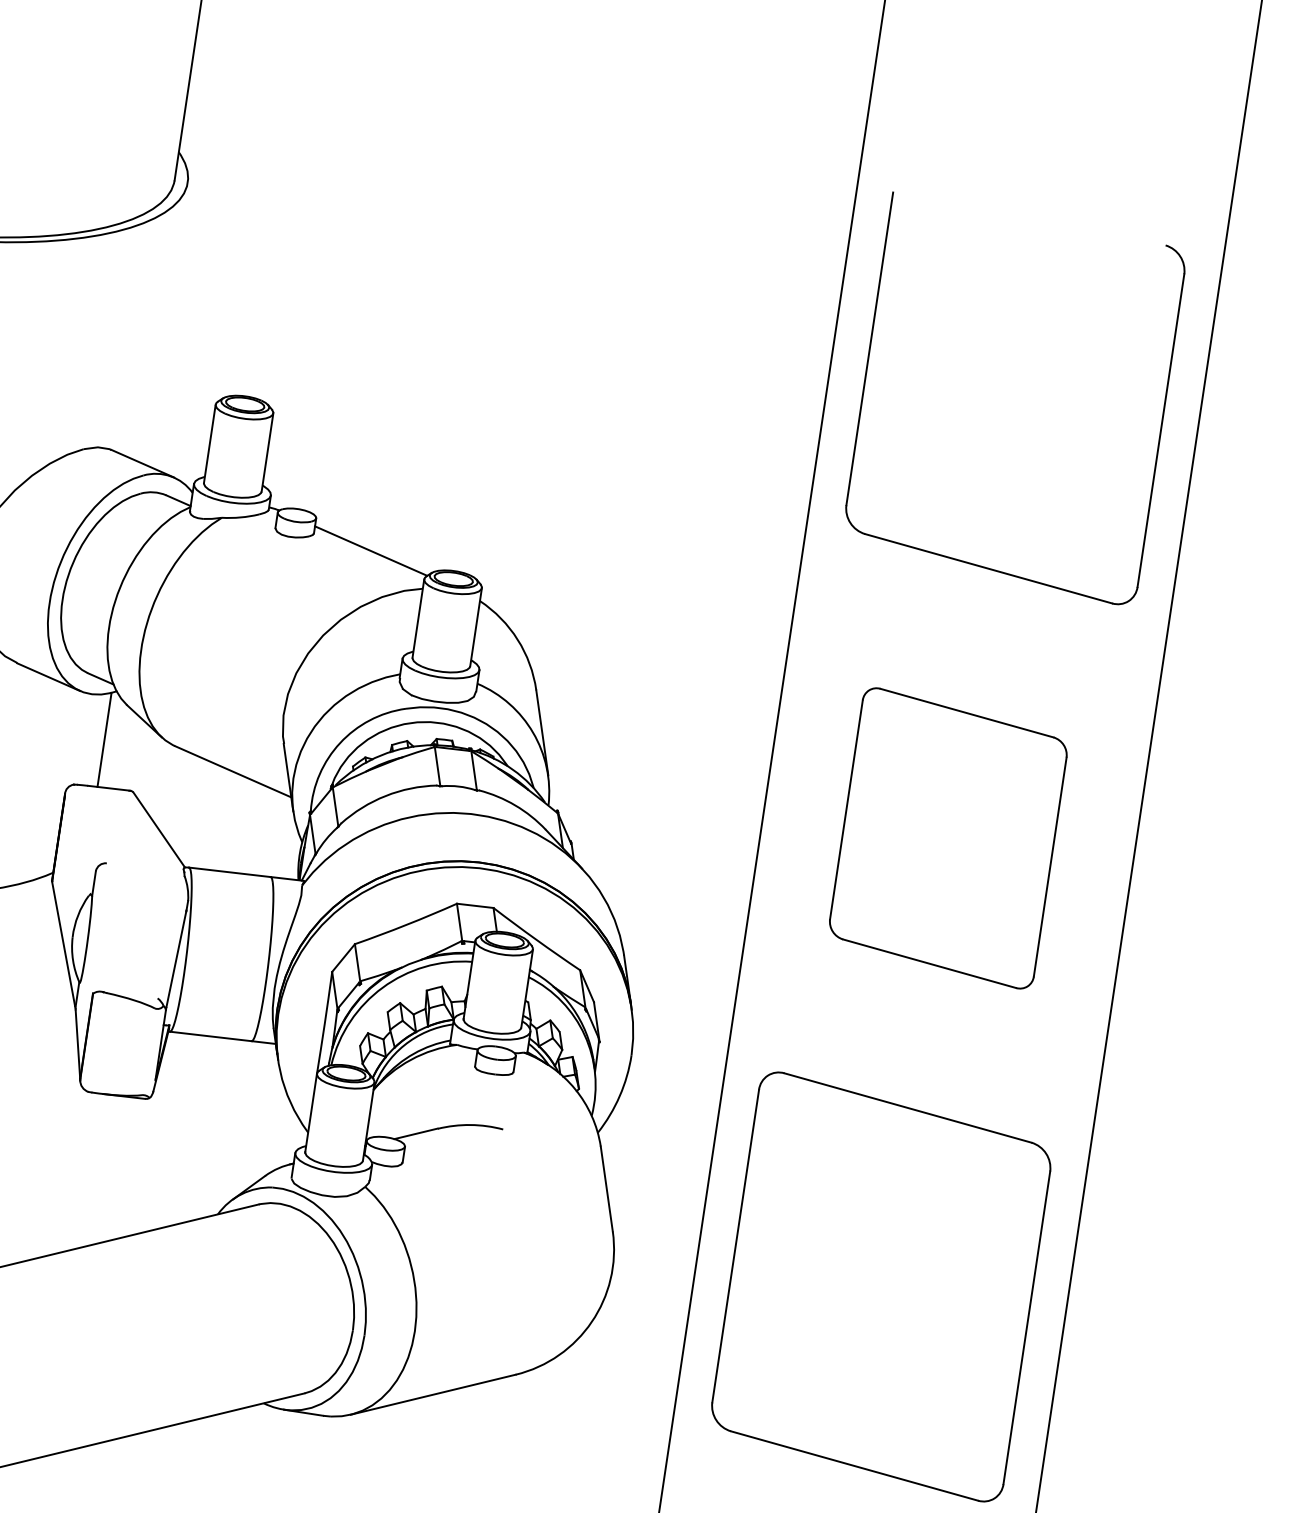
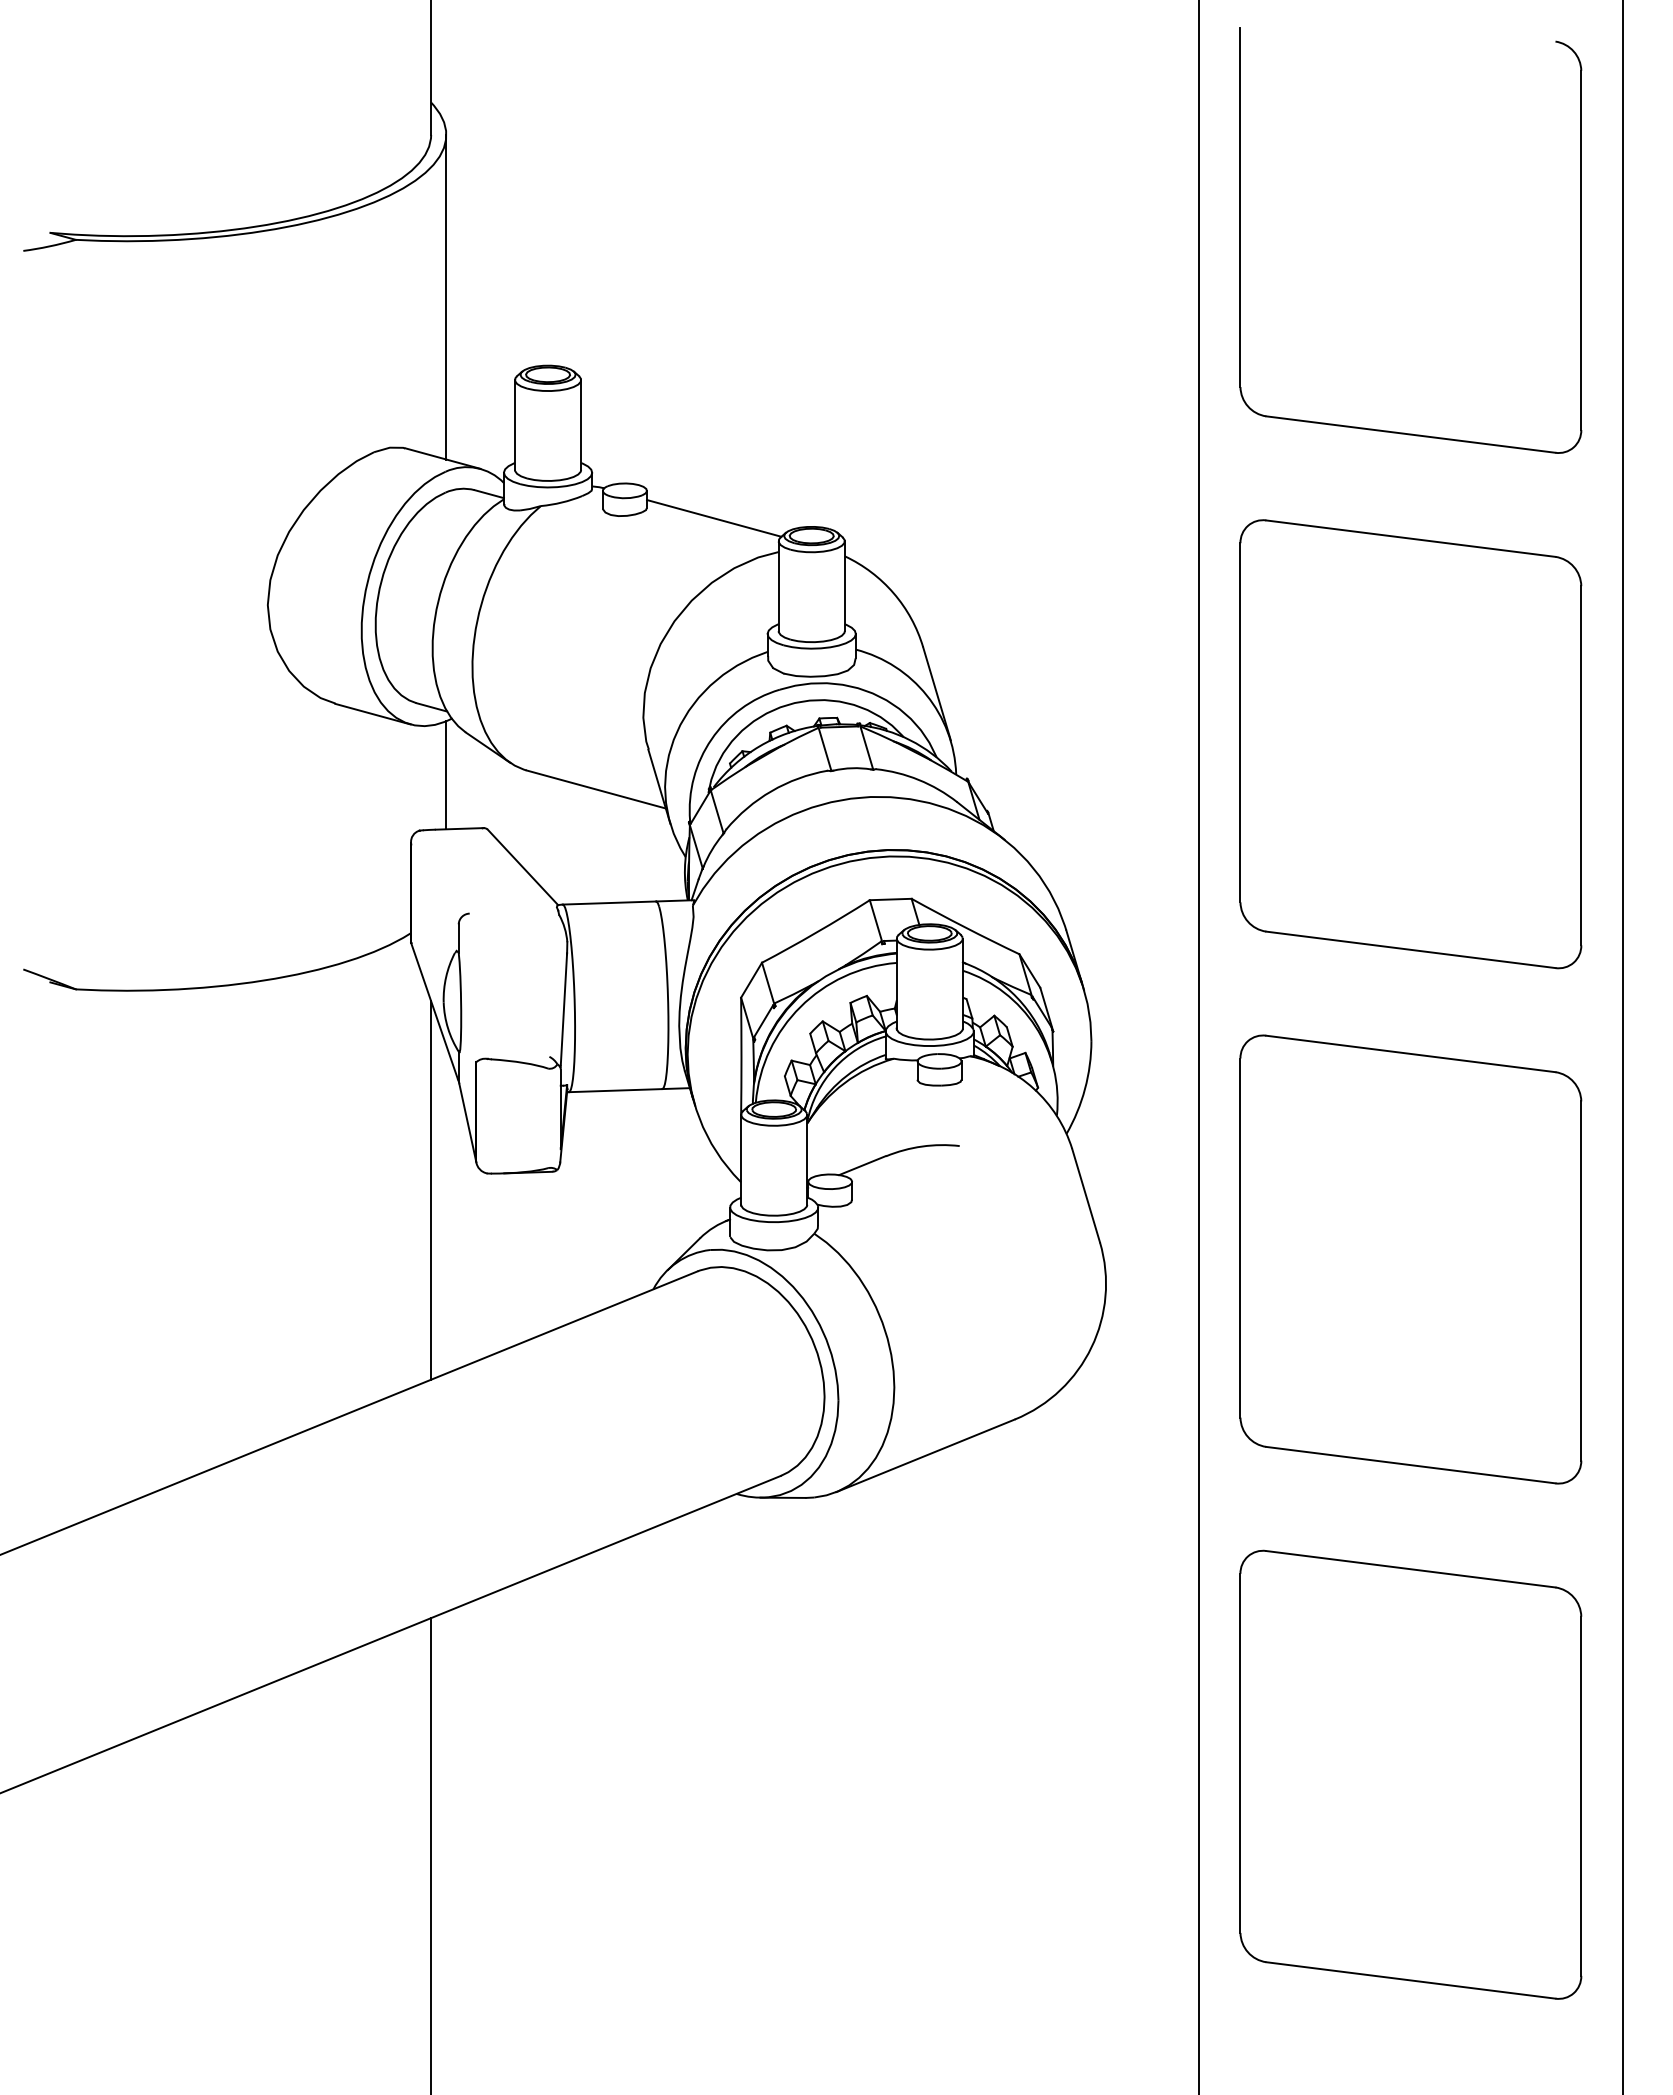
line: (166, 323) -> (446, 297), added
part: (947, 838) -> (1410, 744), size x1.43
line: (37, 1099) -> (431, 1190), added

